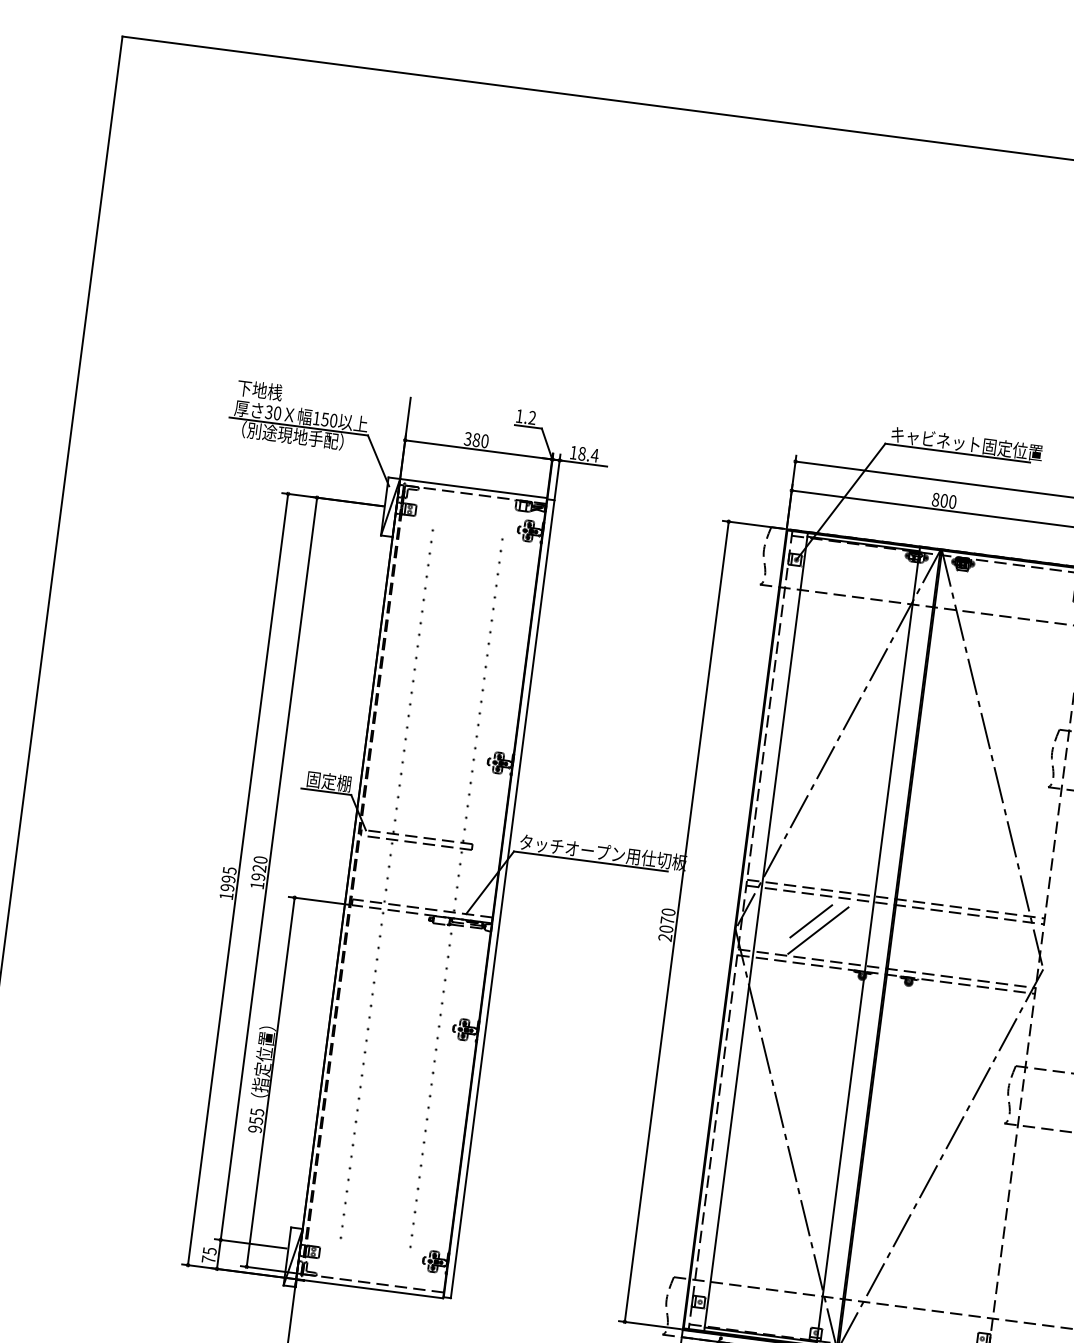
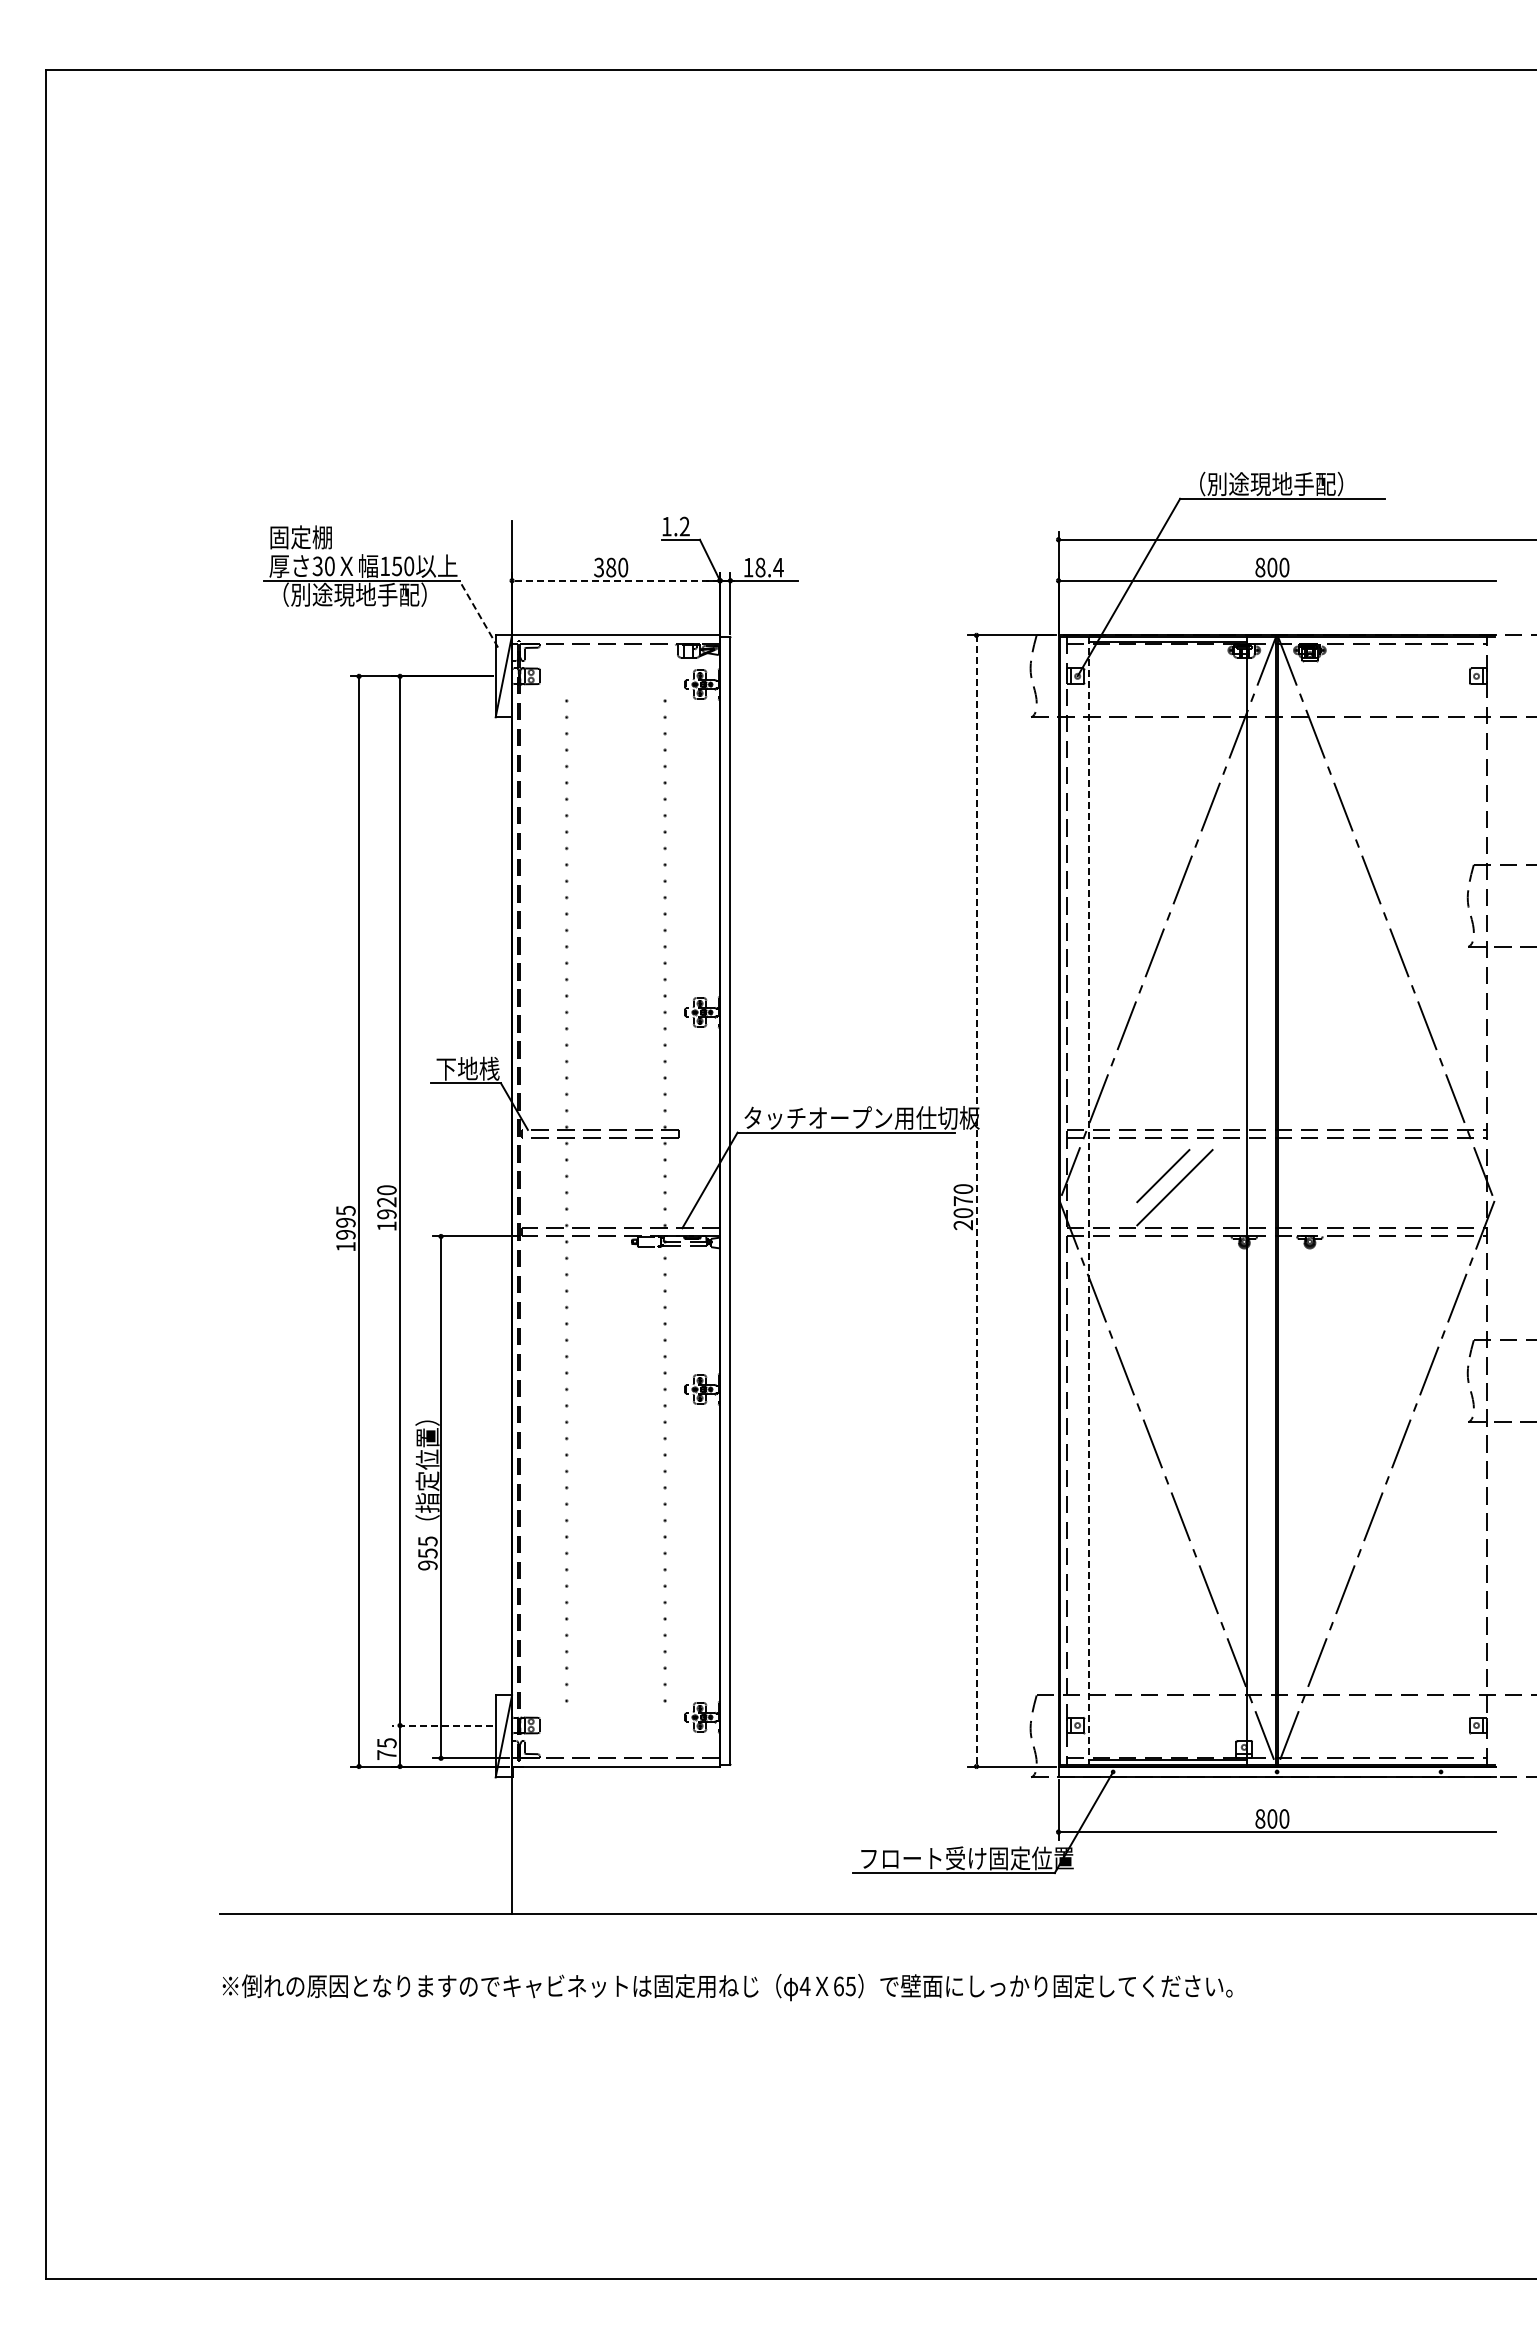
text: (259, 390) -> (300, 537), 下地桟 -> 固定棚
text: (966, 443) -> (1293, 483), キャビネット固定位置 -> （別途現地手配）
line: (478, 449) -> (615, 580), solid -> dashed
line: (378, 461) -> (478, 614), solid -> dashed
text: (328, 781) -> (467, 1068), 固定棚 -> 下地桟
line: (676, 921) -> (976, 1200), solid -> dashed
line: (756, 931) -> (1088, 1200), solid -> dashed
line: (250, 1243) -> (442, 1725), solid -> dashed

